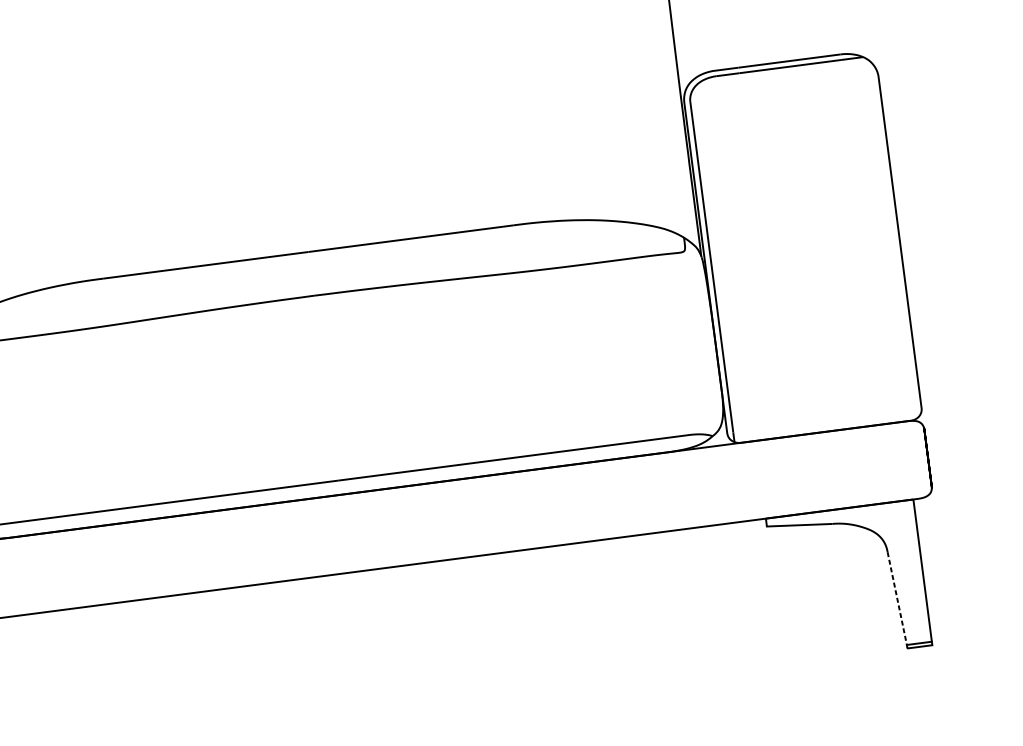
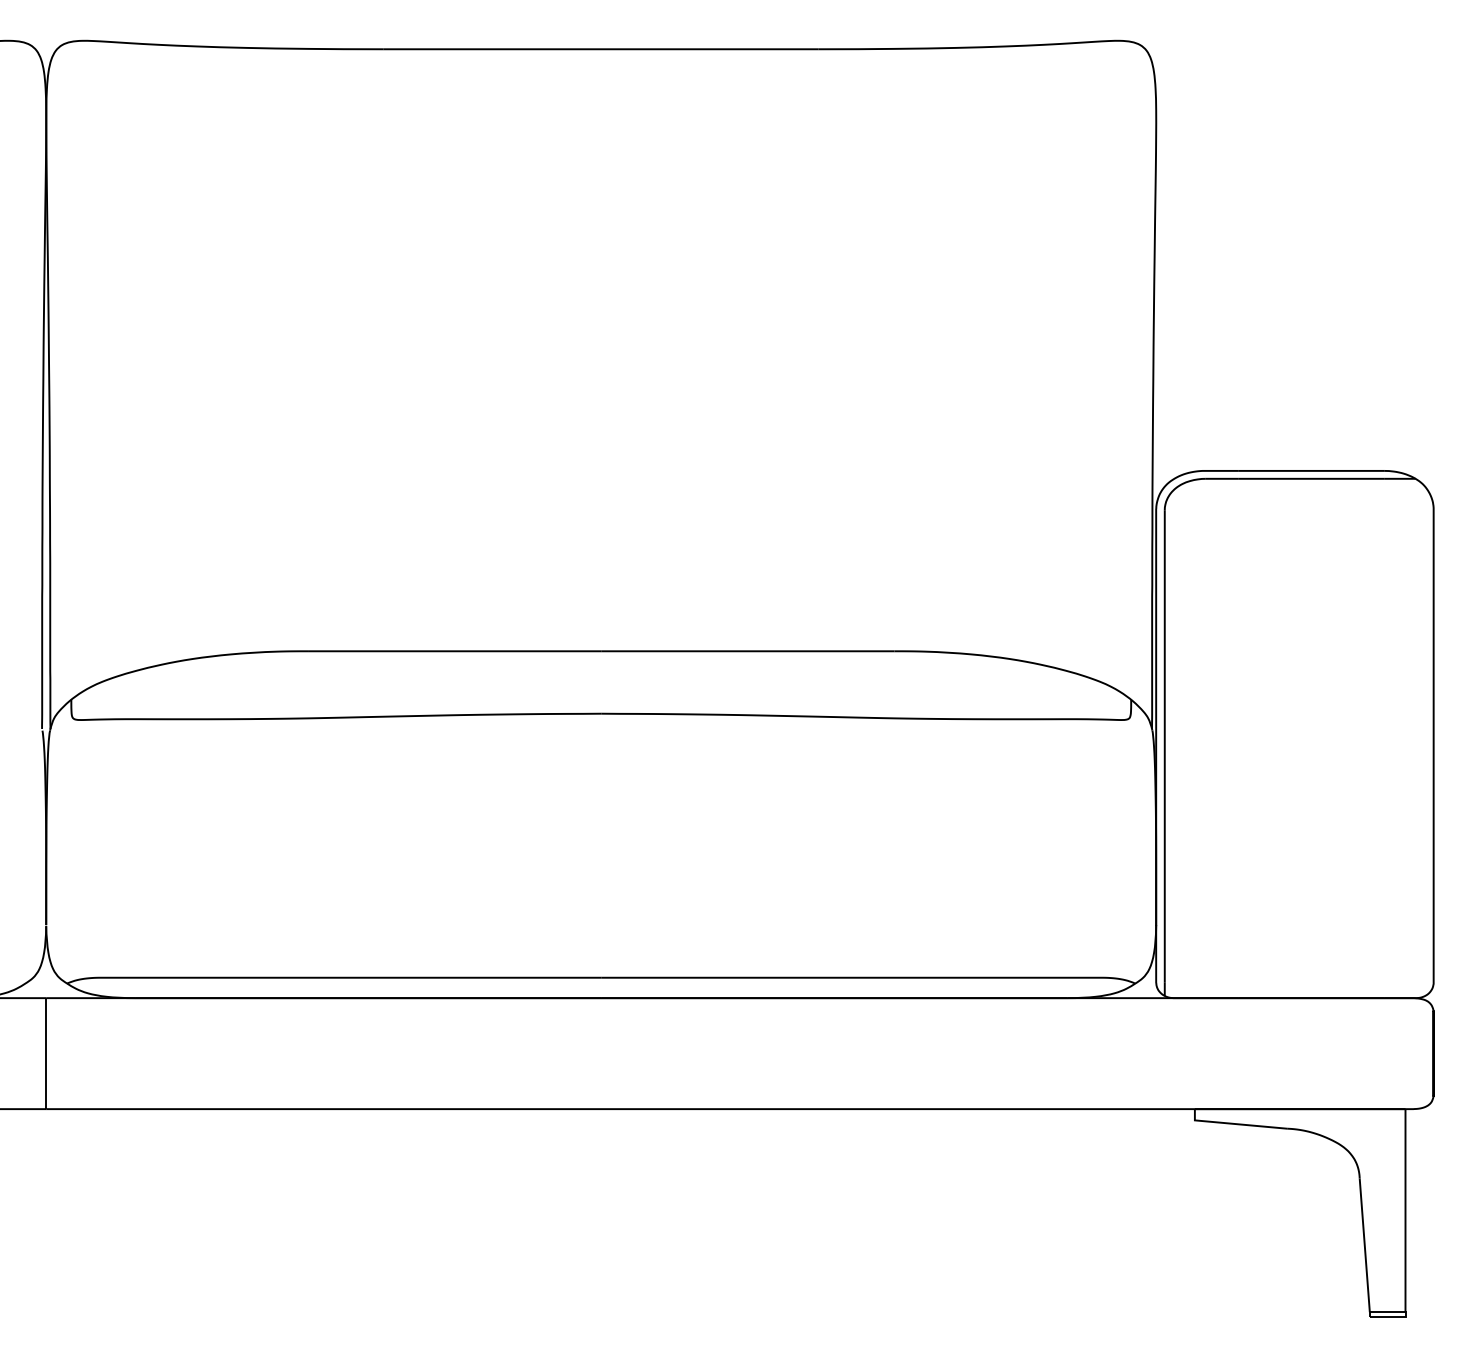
line: (897, 598) -> (1364, 1245), dashed -> solid

